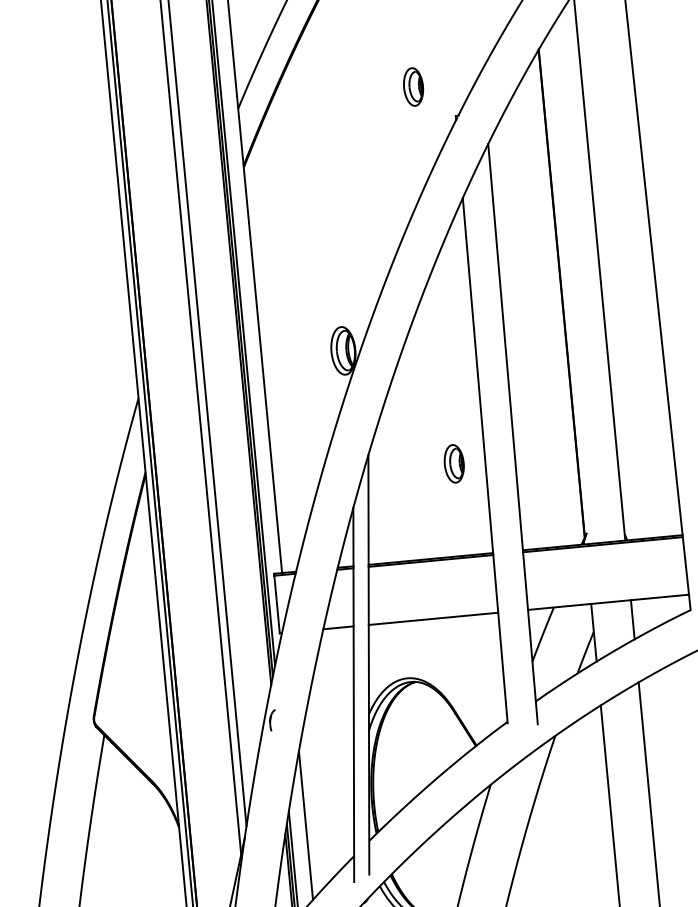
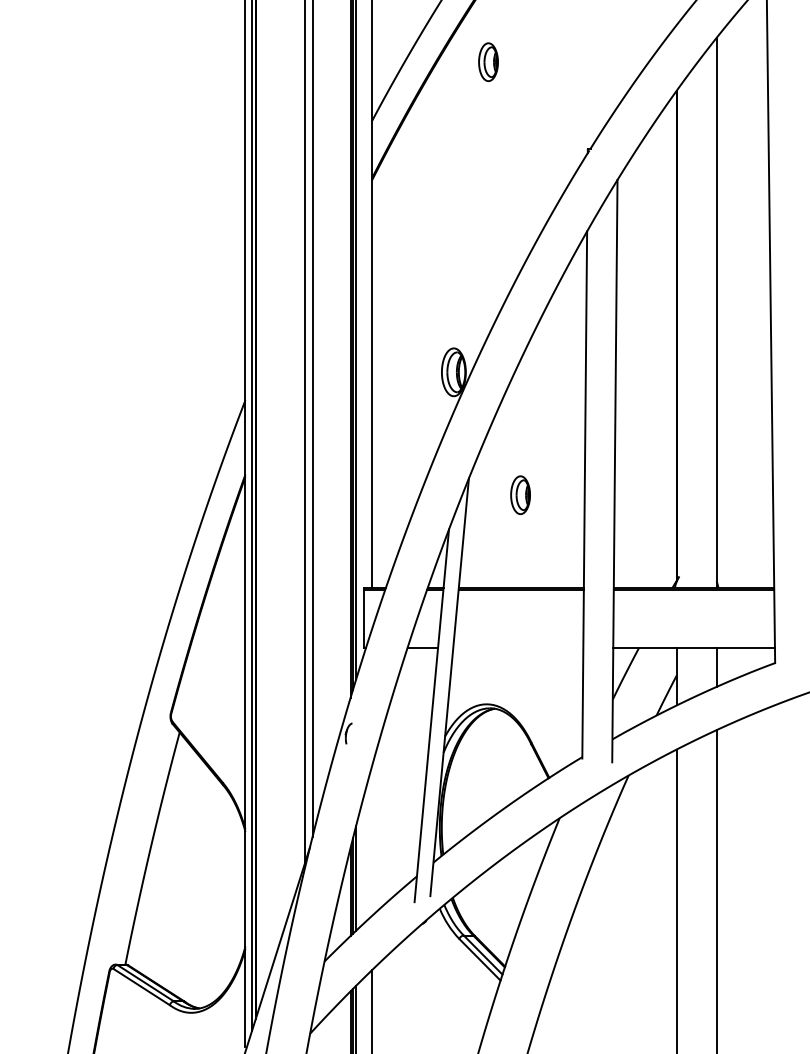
part: (413, 86) -> (488, 61), moved
part: (454, 463) -> (520, 494), moved
line: (433, 618) -> (518, 647), removed
line: (305, 825) -> (371, 841), removed

